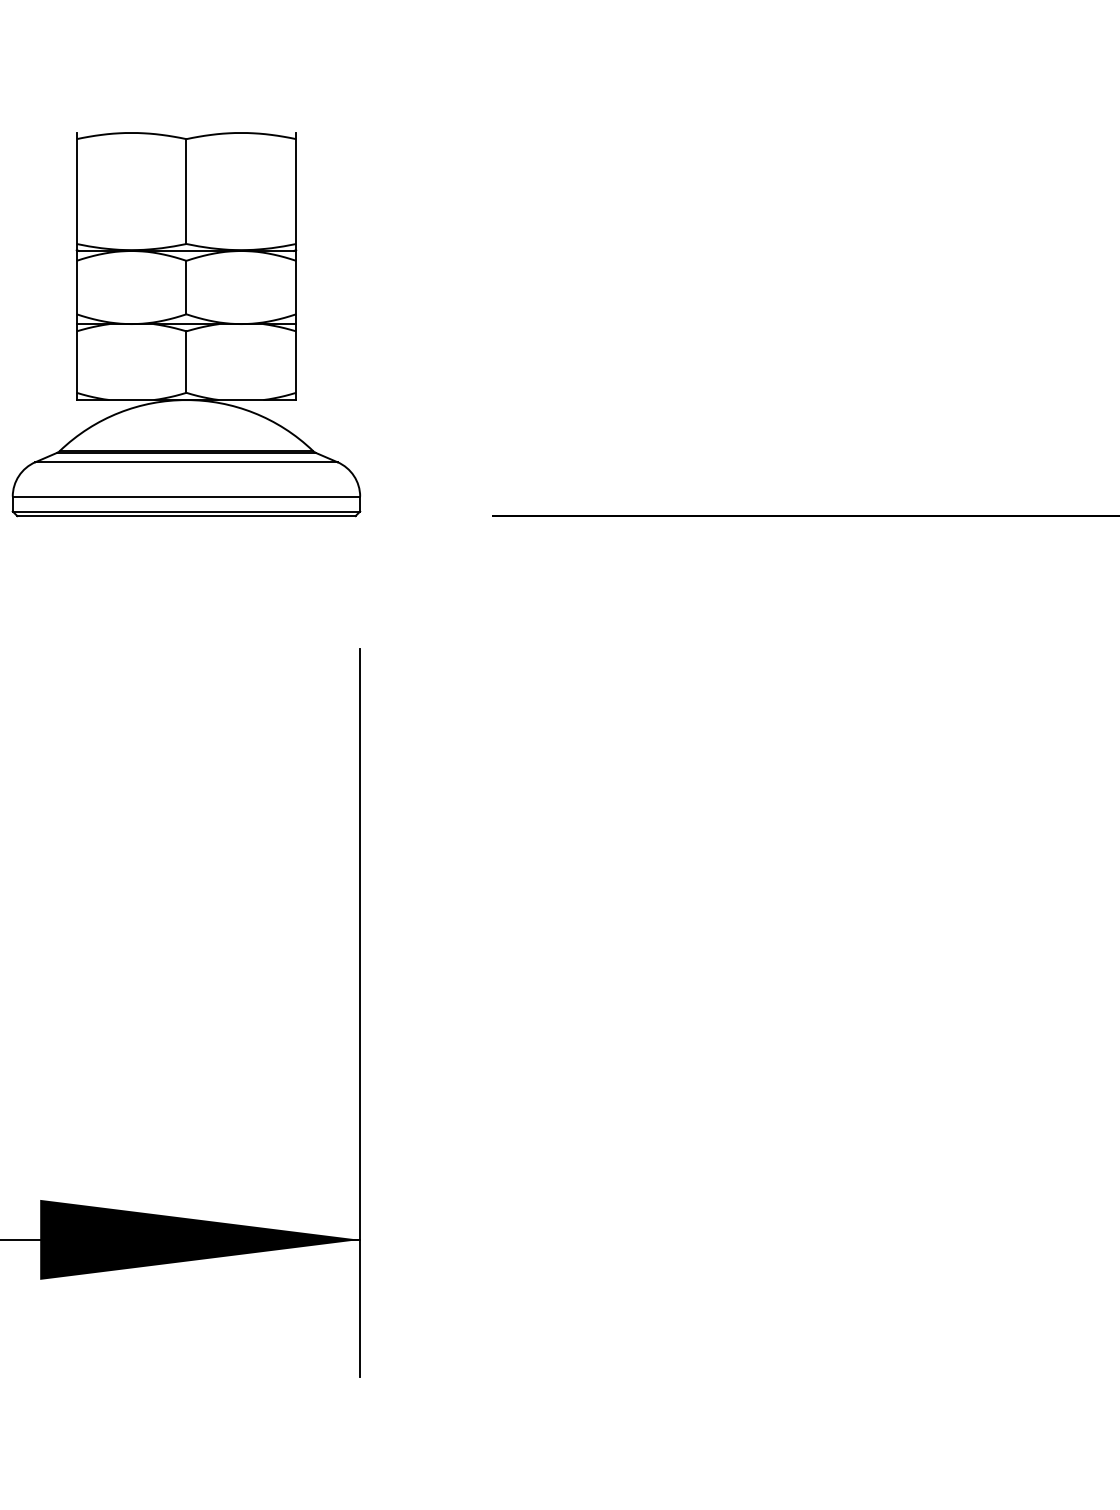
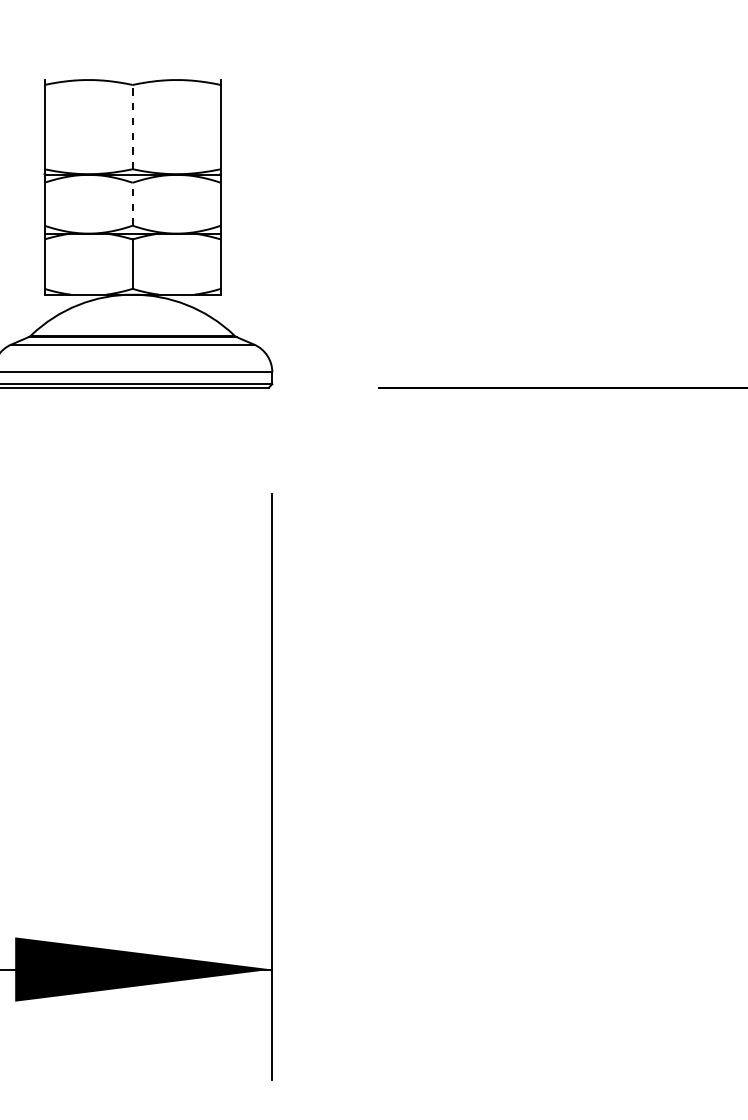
line: (186, 191) -> (132, 127), solid -> dashed
line: (186, 287) -> (132, 204), solid -> dashed

